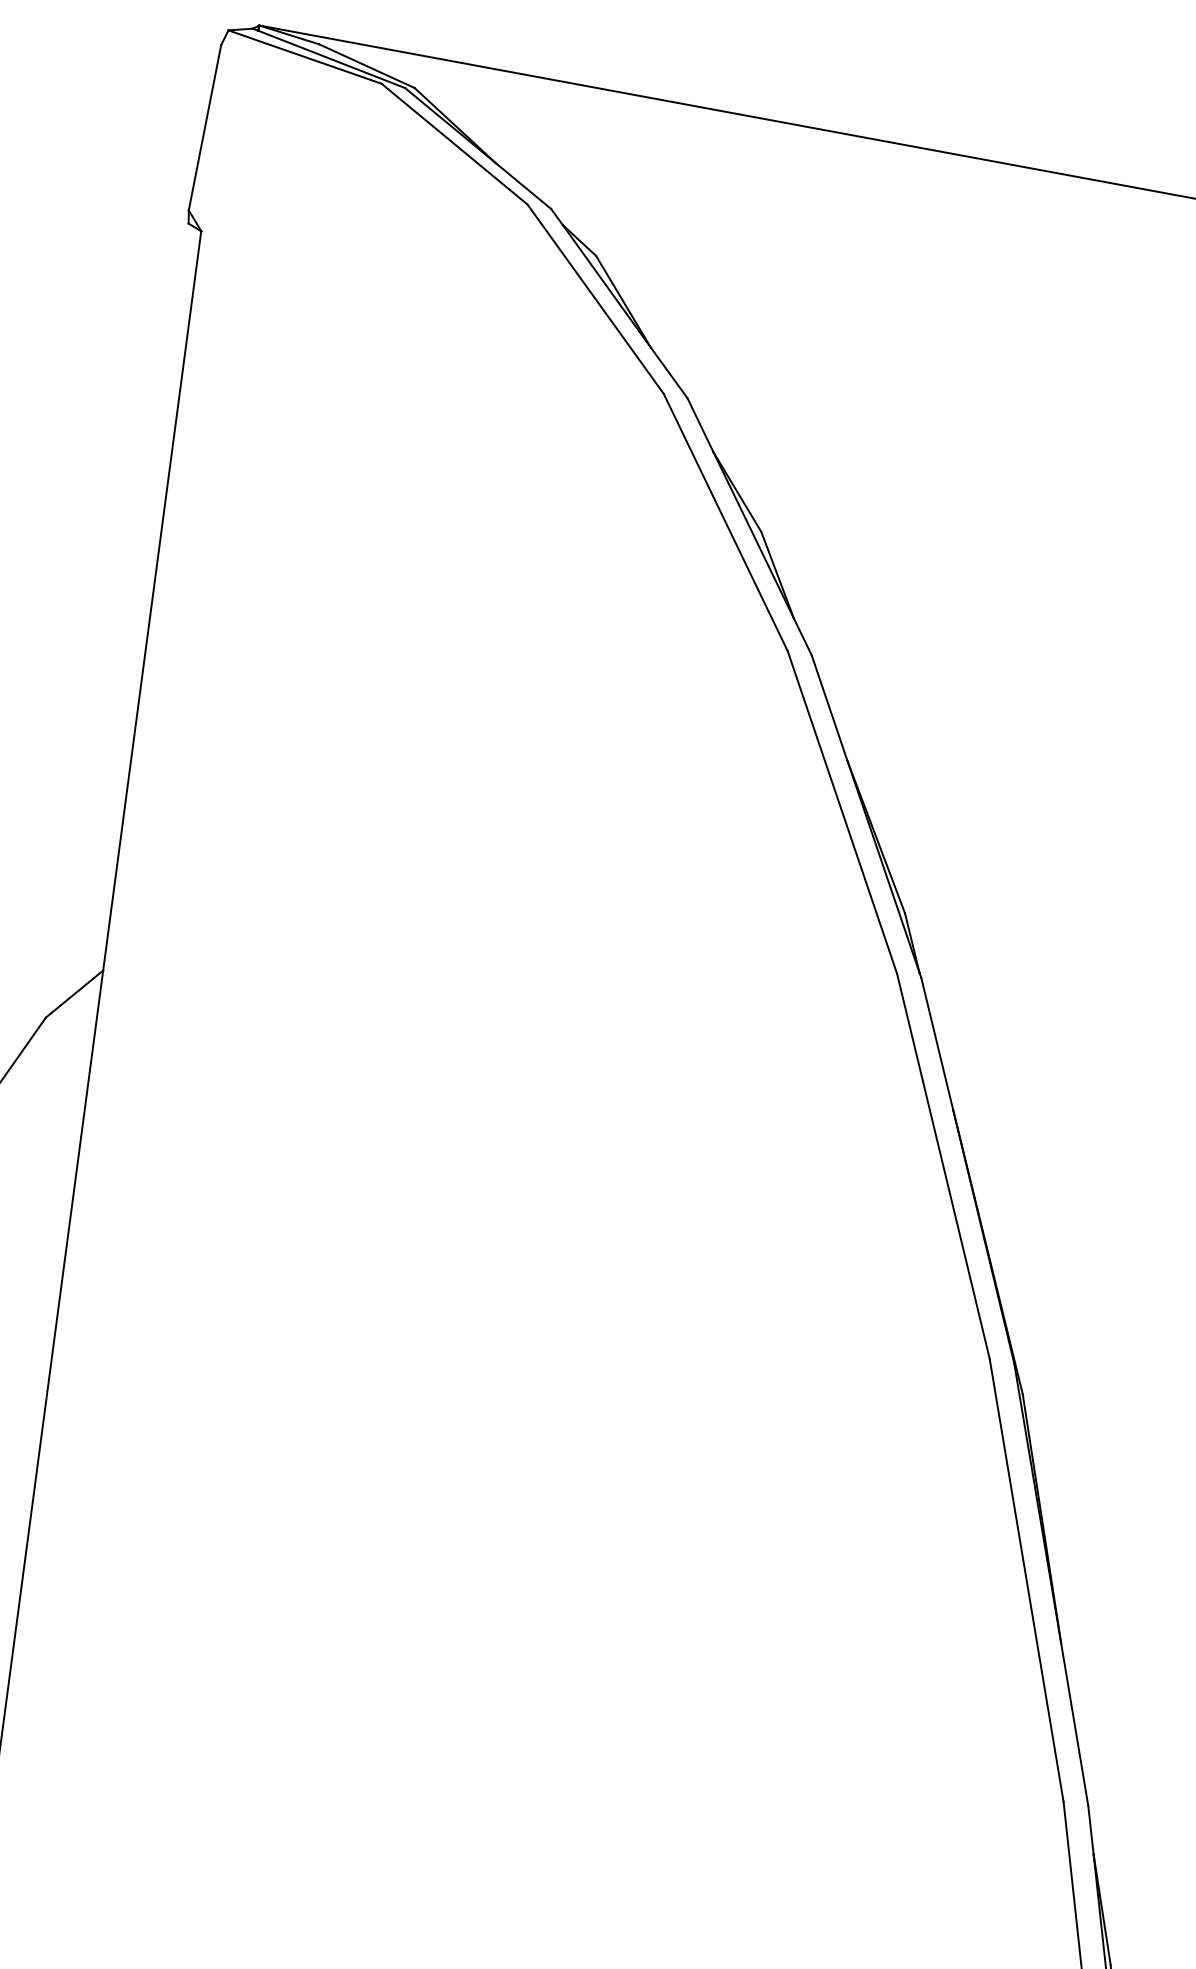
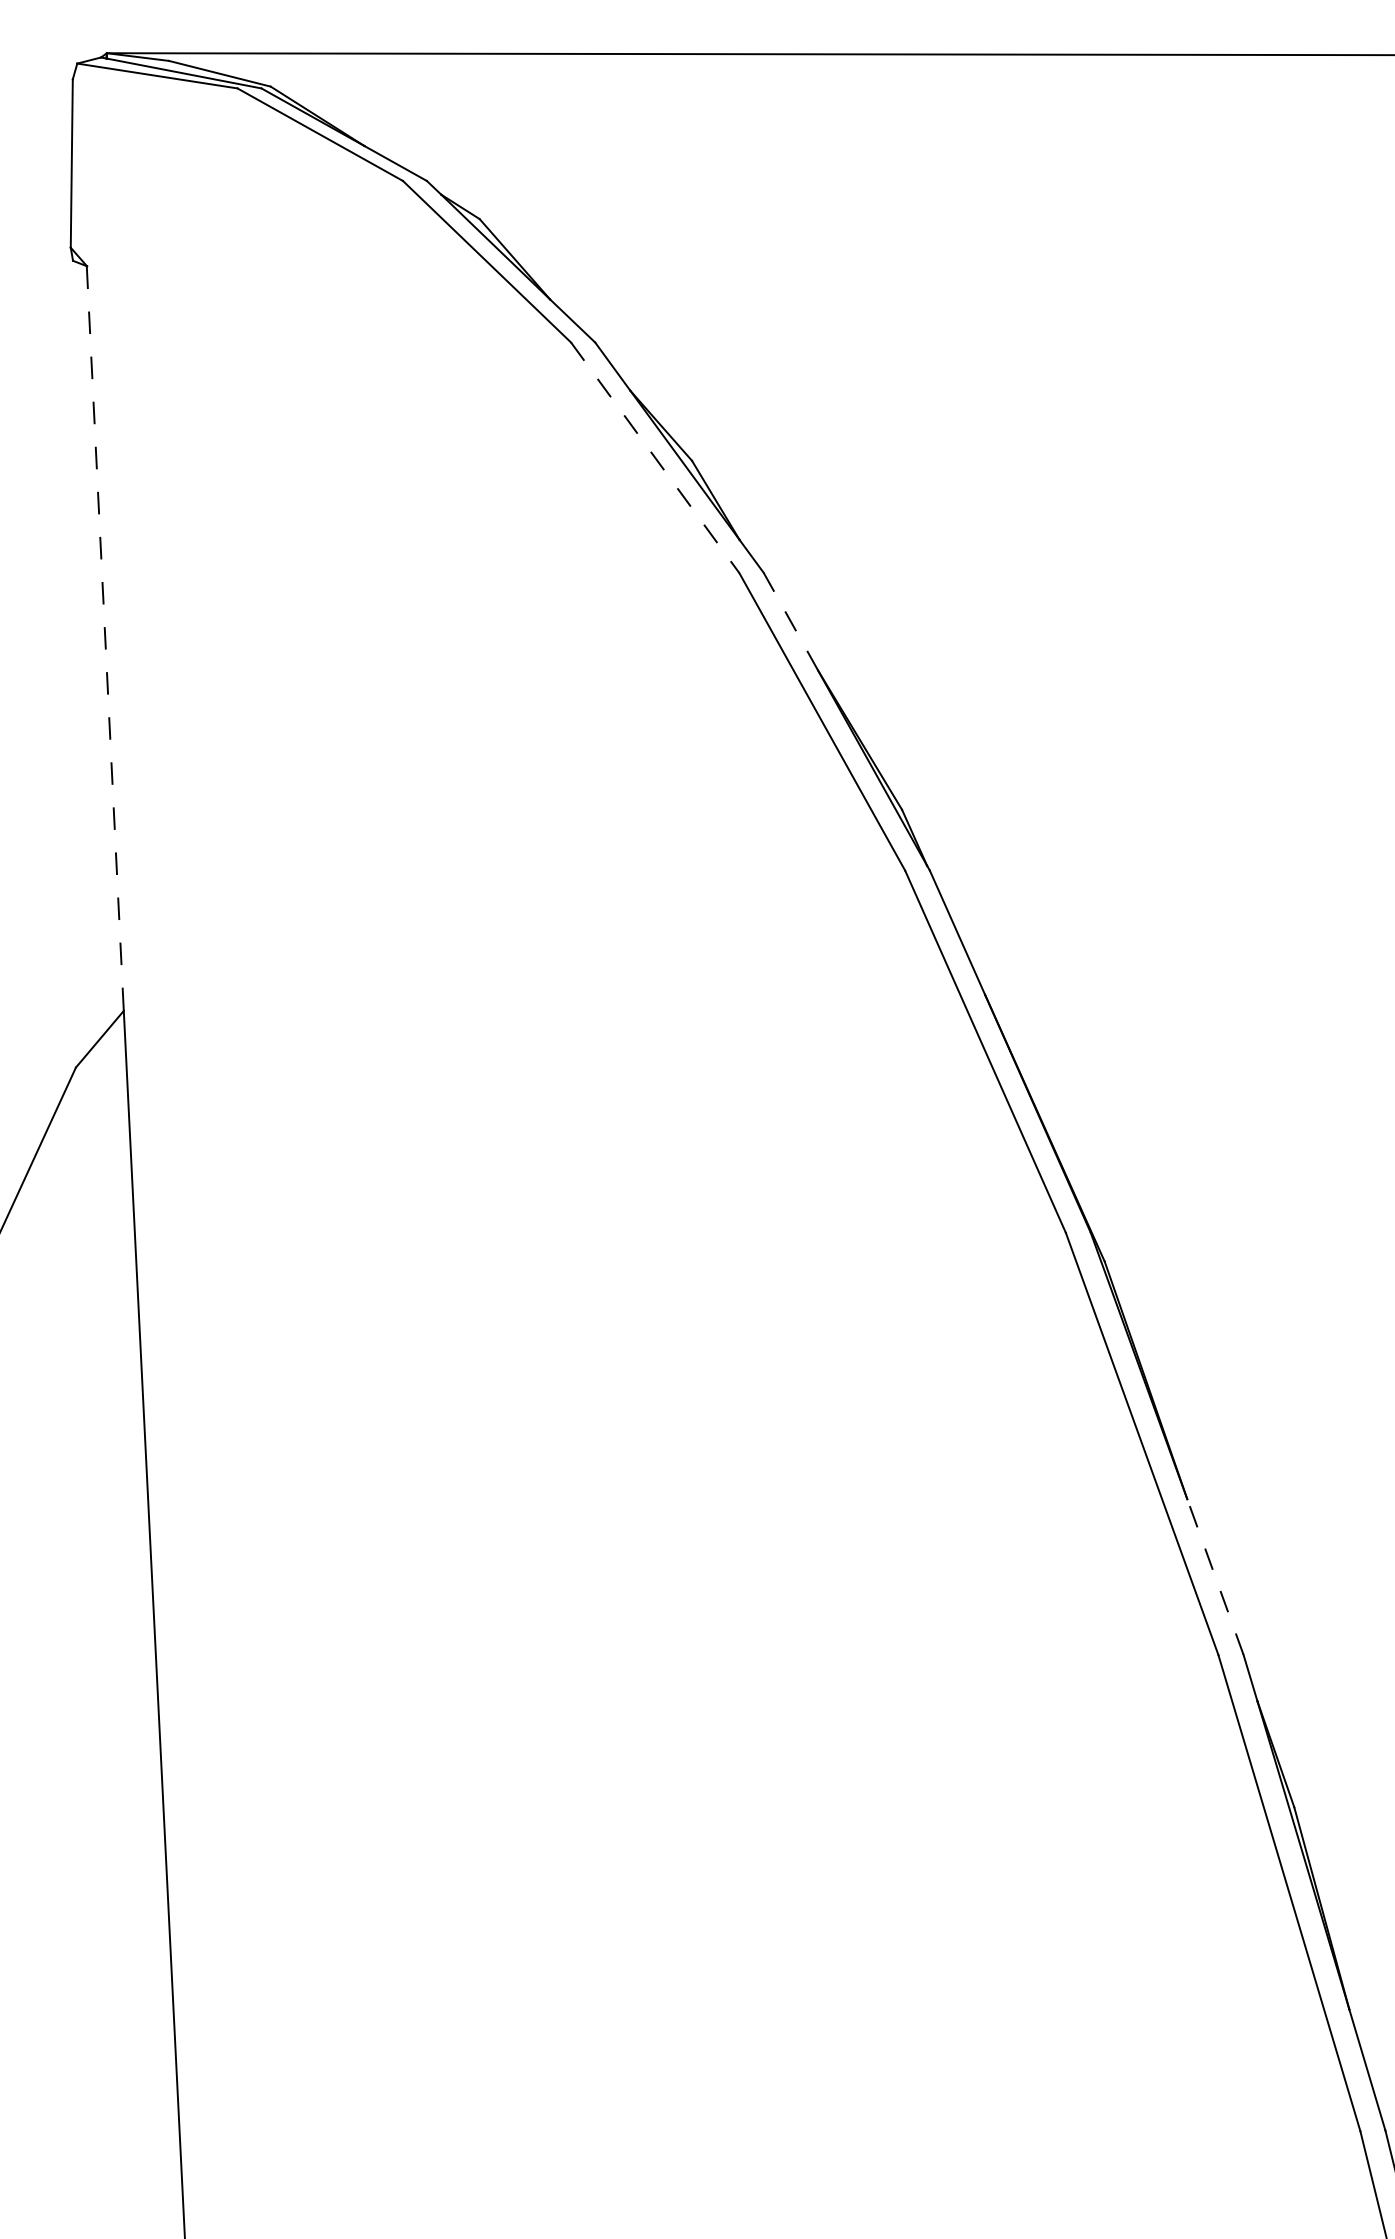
line: (726, 522) -> (655, 457), solid -> dashed
line: (152, 600) -> (105, 638), solid -> dashed
line: (829, 707) -> (790, 621), solid -> dashed
line: (1074, 1723) -> (1215, 1576), solid -> dashed

